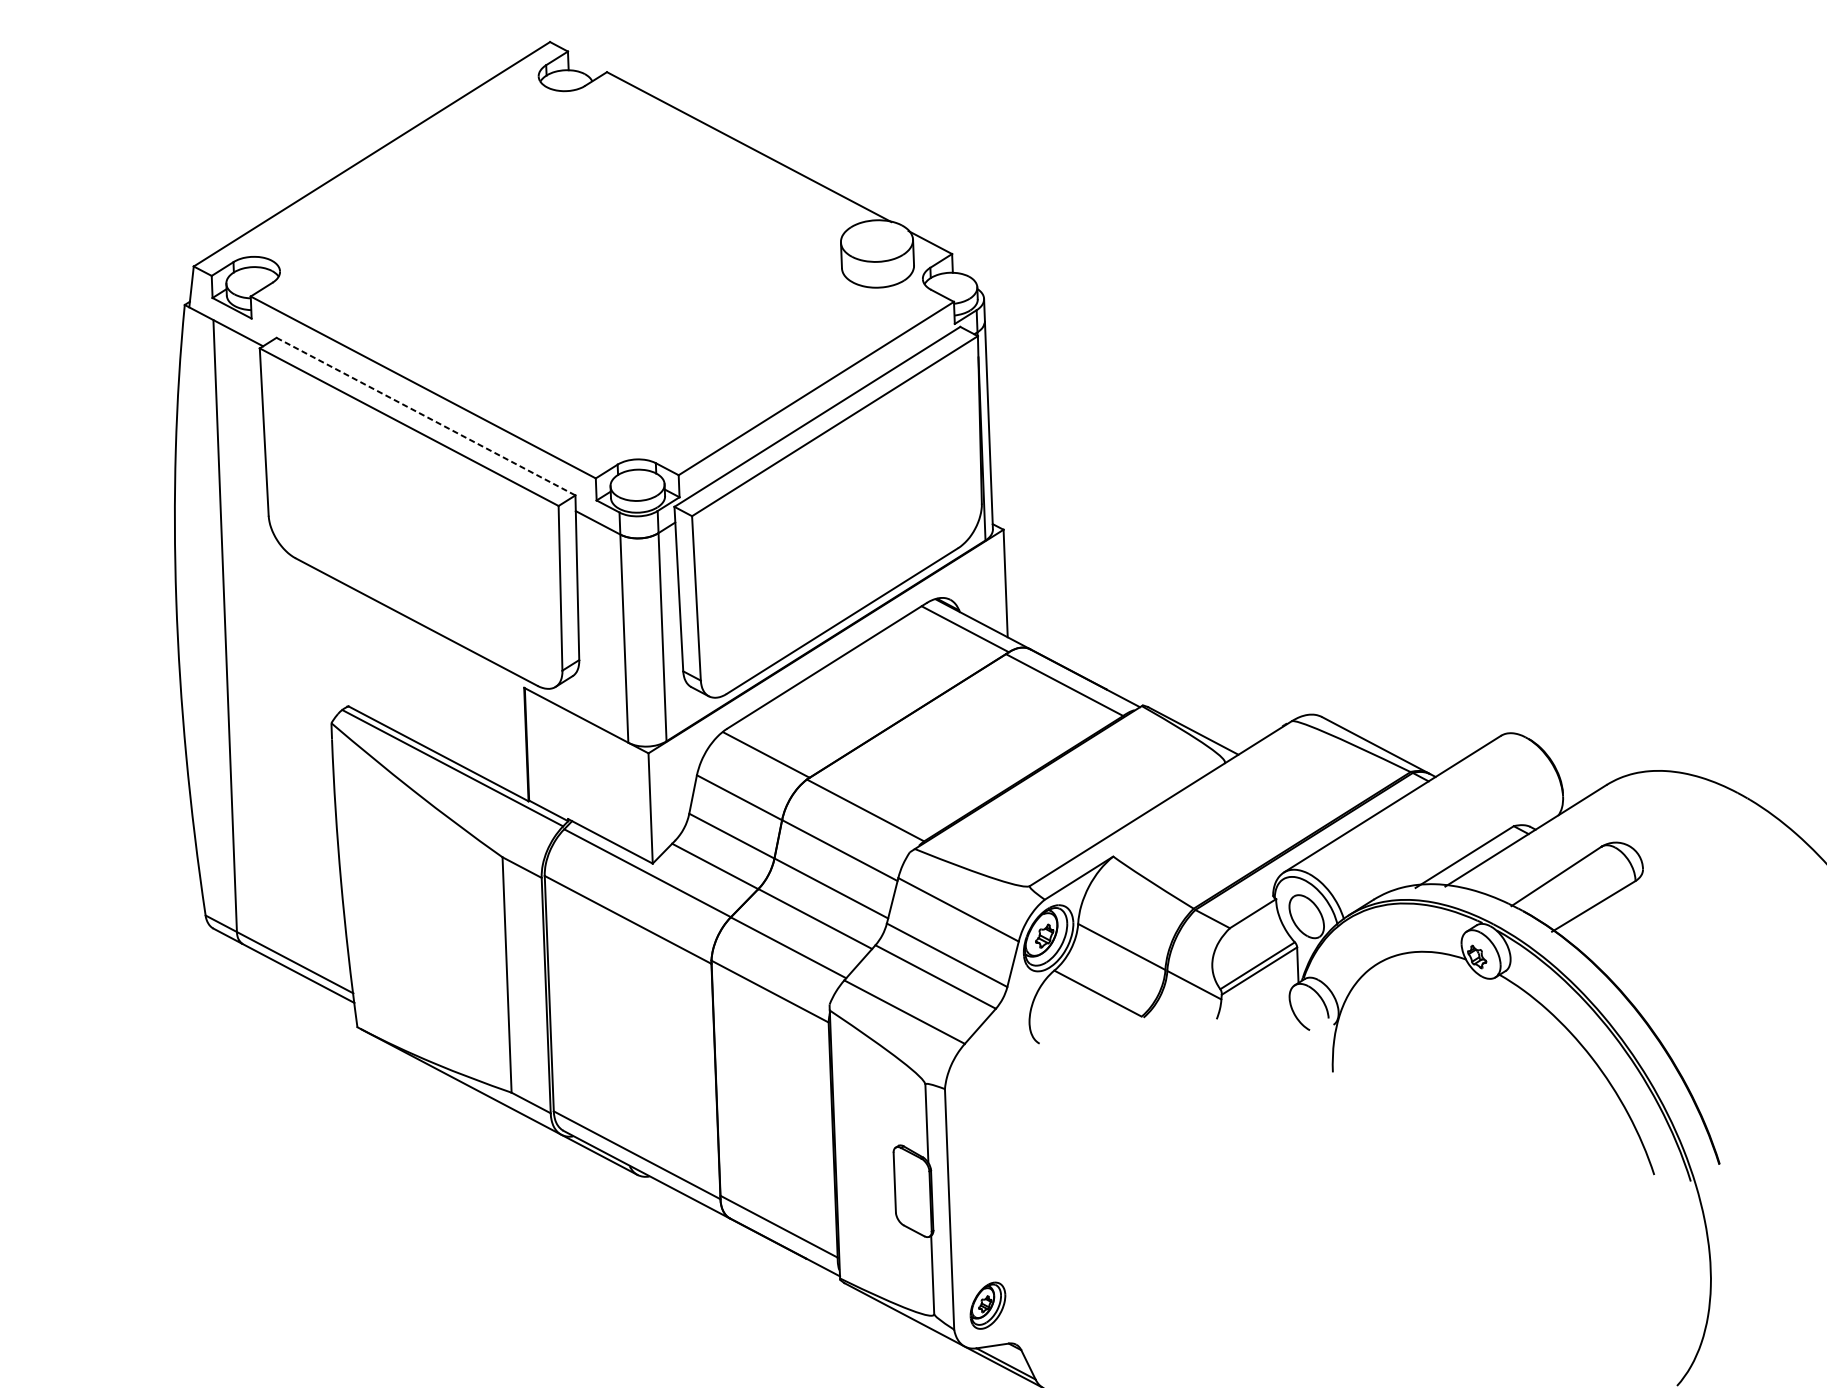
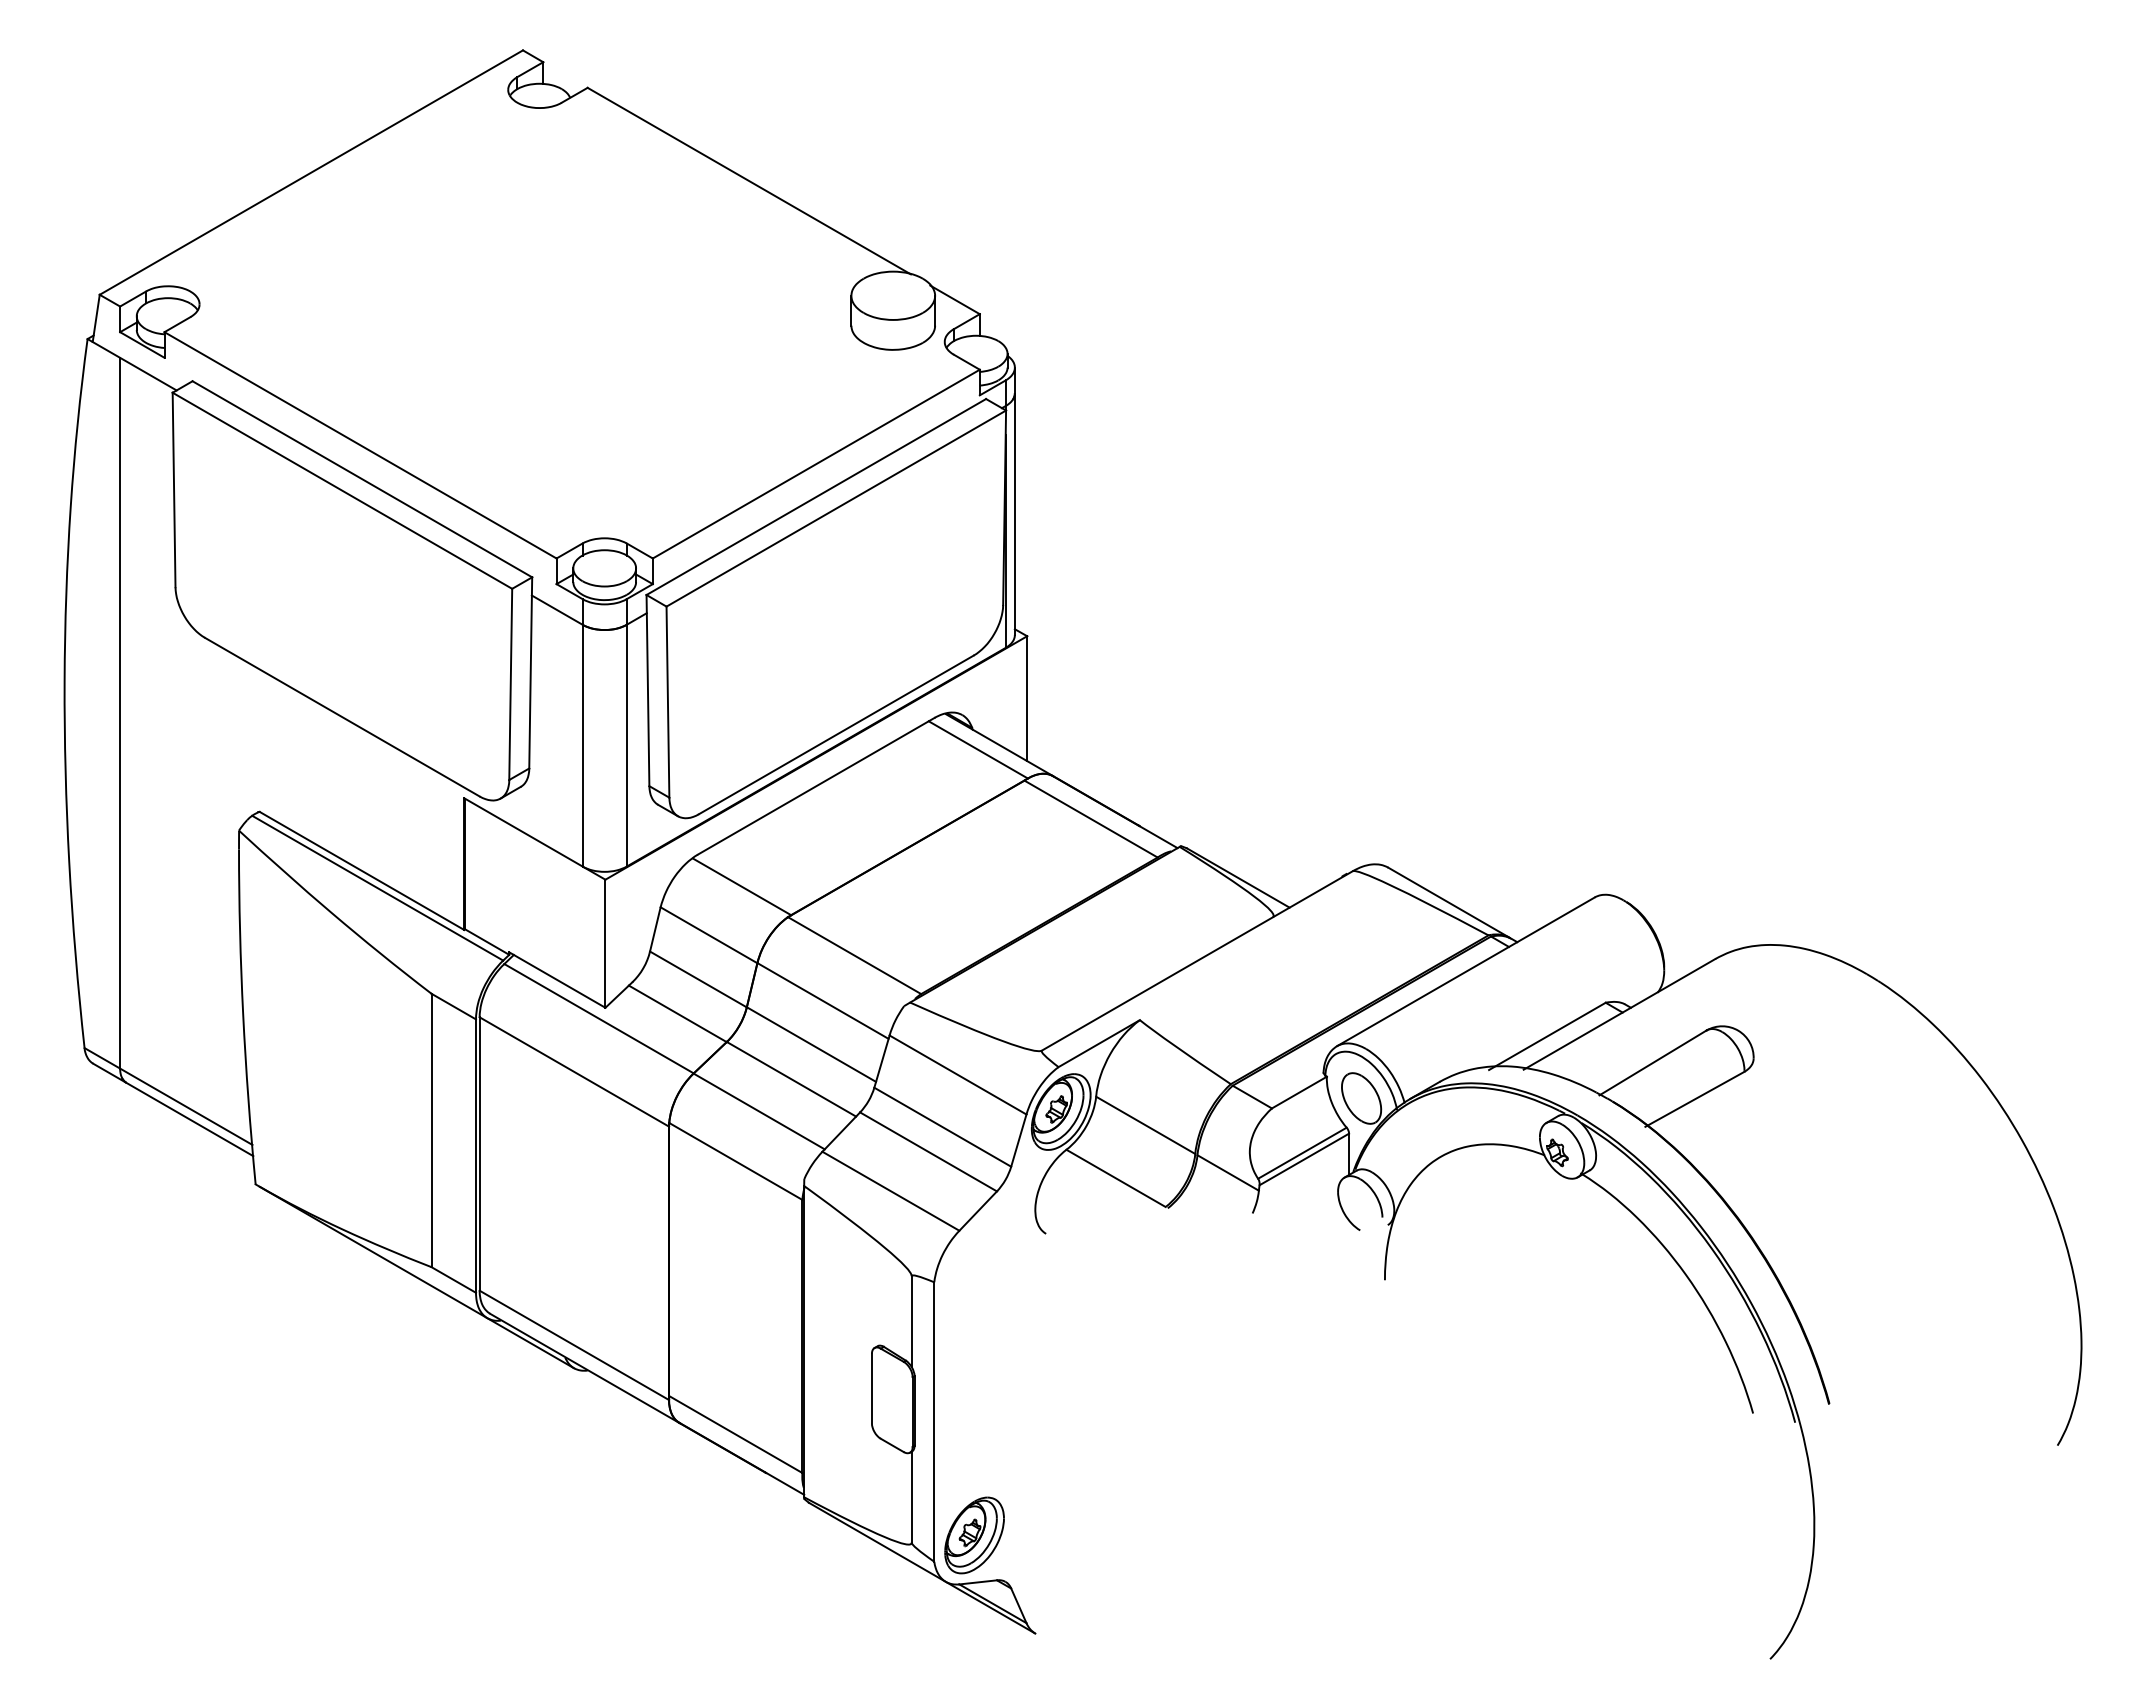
line: (426, 416) -> (362, 479), dashed -> solid
part: (987, 1305) -> (974, 1535), size x1.43

